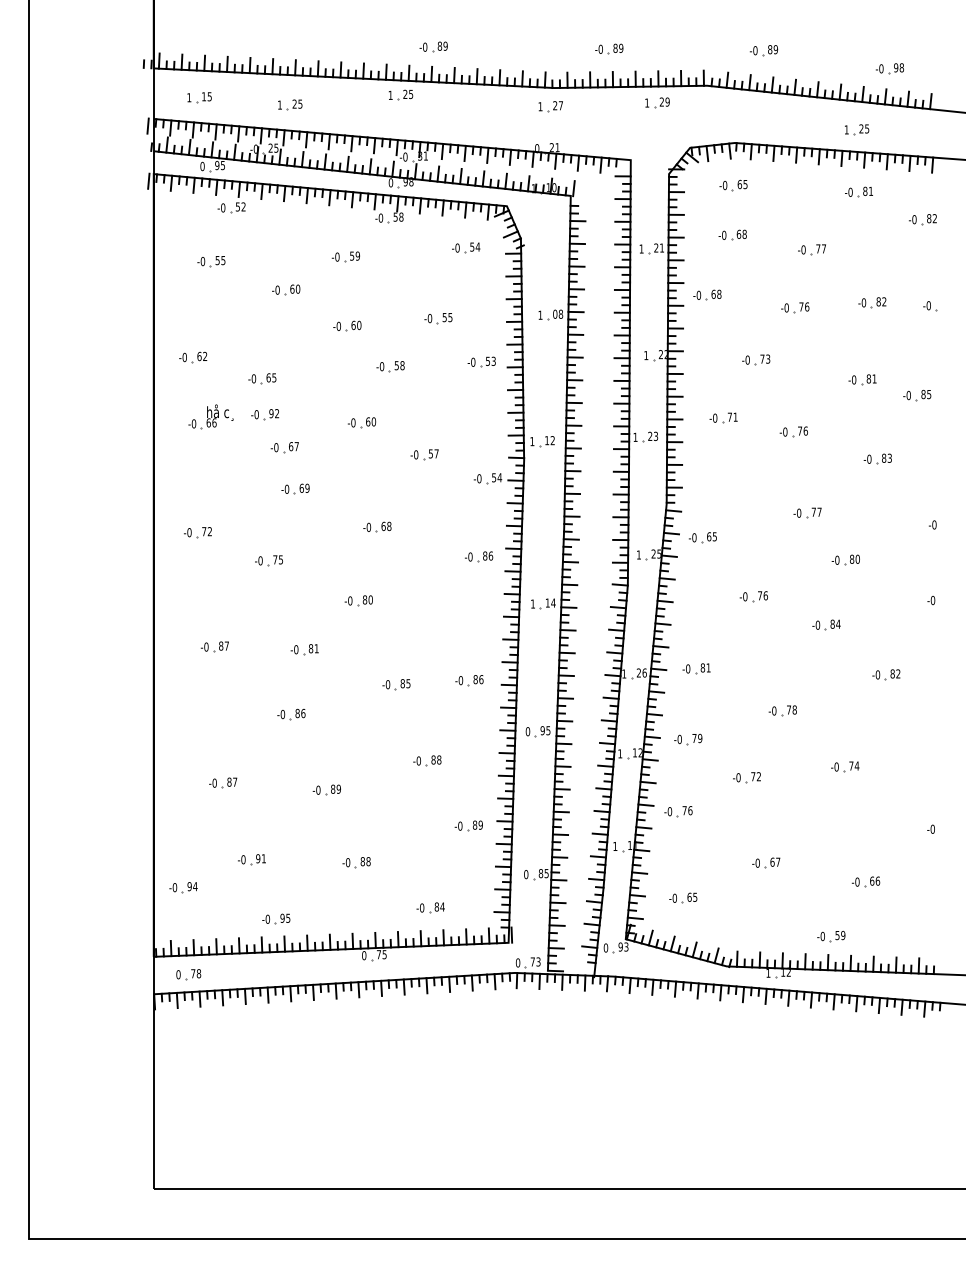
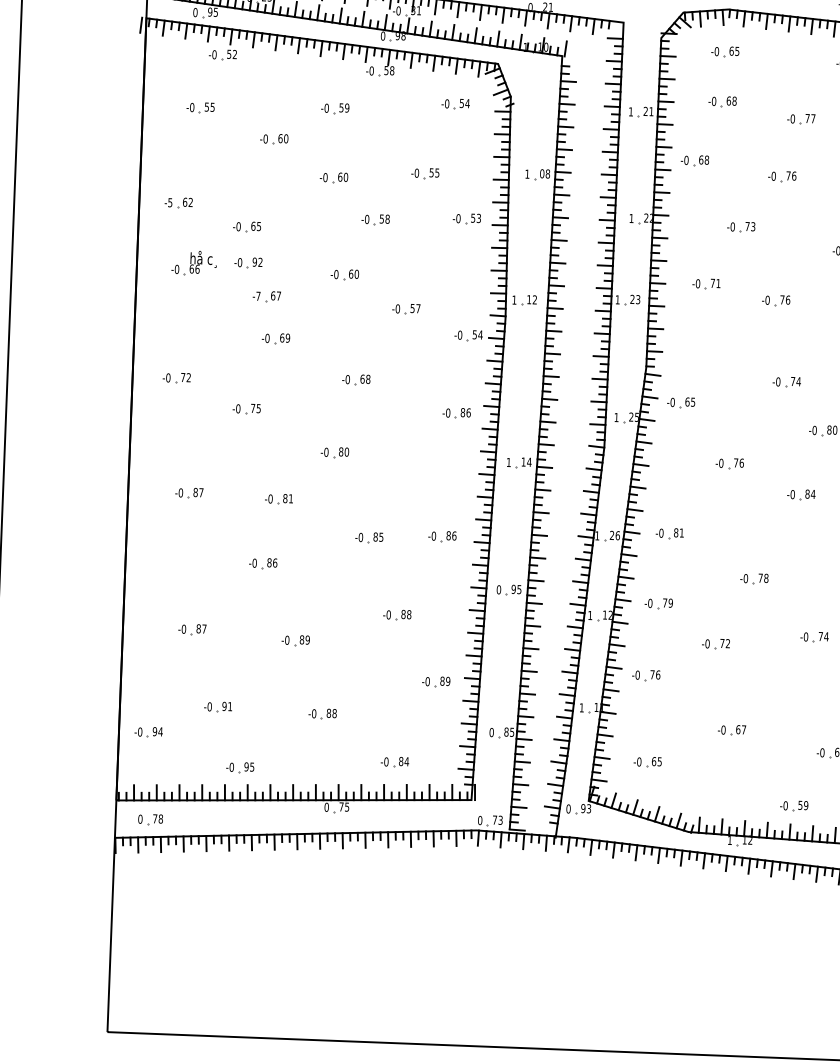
text: (184, 357) -> (170, 202), -0 -> -5
text: (276, 447) -> (258, 296), -0 -> -7
text: (819, 511) -> (798, 380), 77 -> 74

